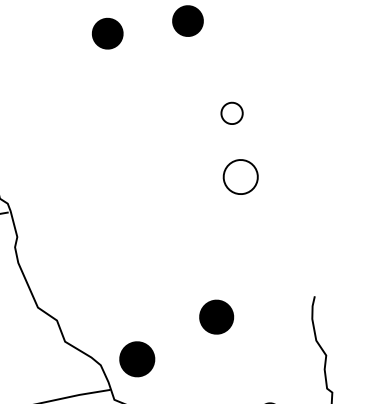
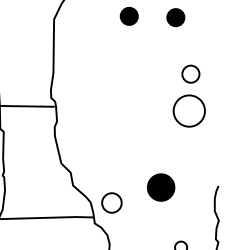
circle: (232, 113) -> (191, 74), size x1.4
circle: (240, 176) -> (189, 110), size x1.6
part: (215, 317) -> (160, 187), size x1.4
fill: (136, 358) -> (111, 202), removed

